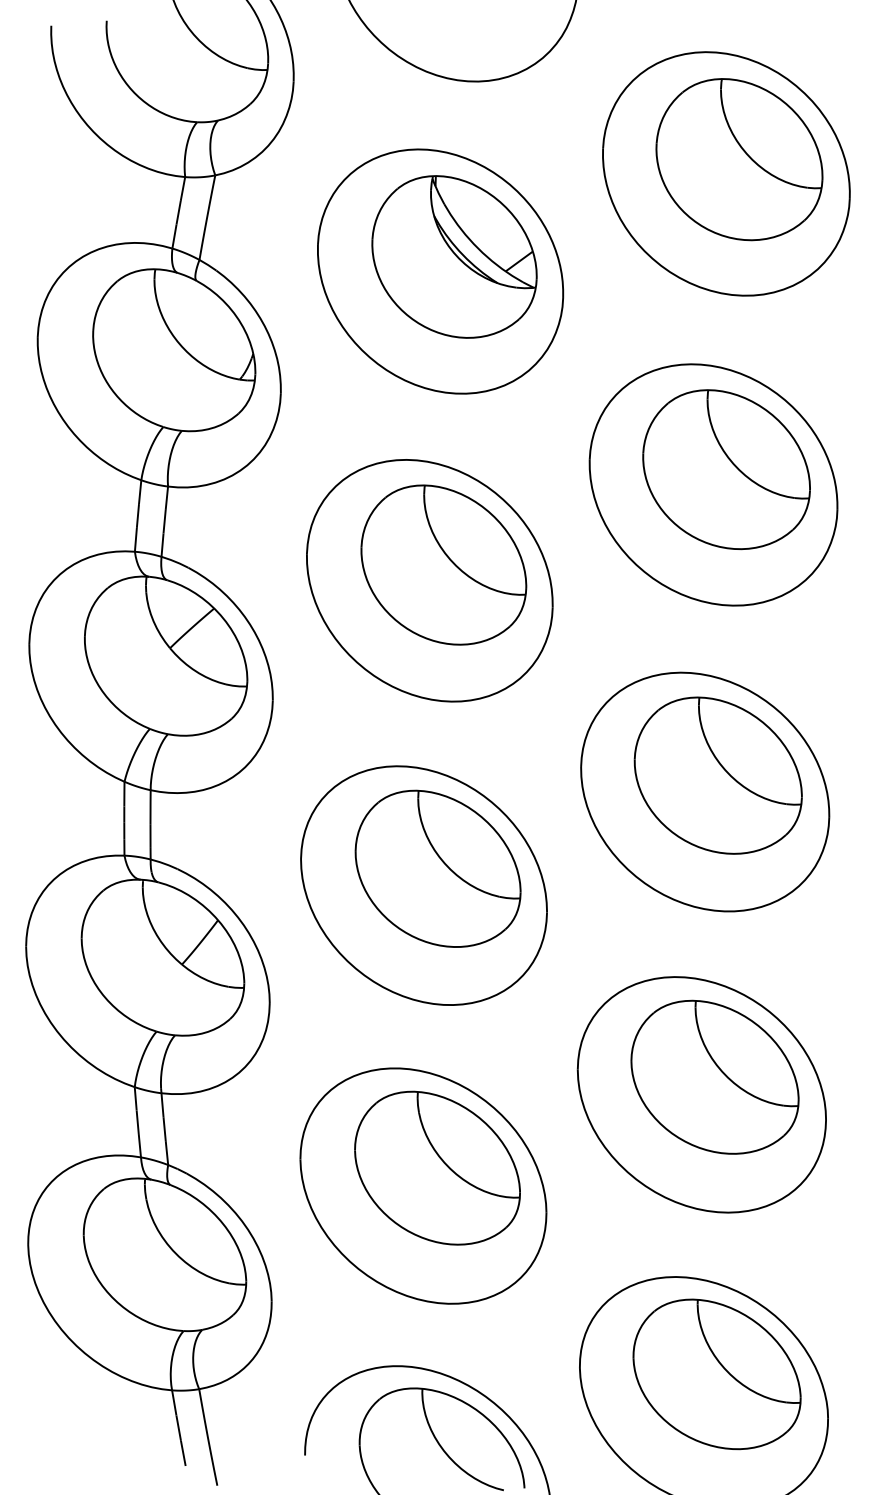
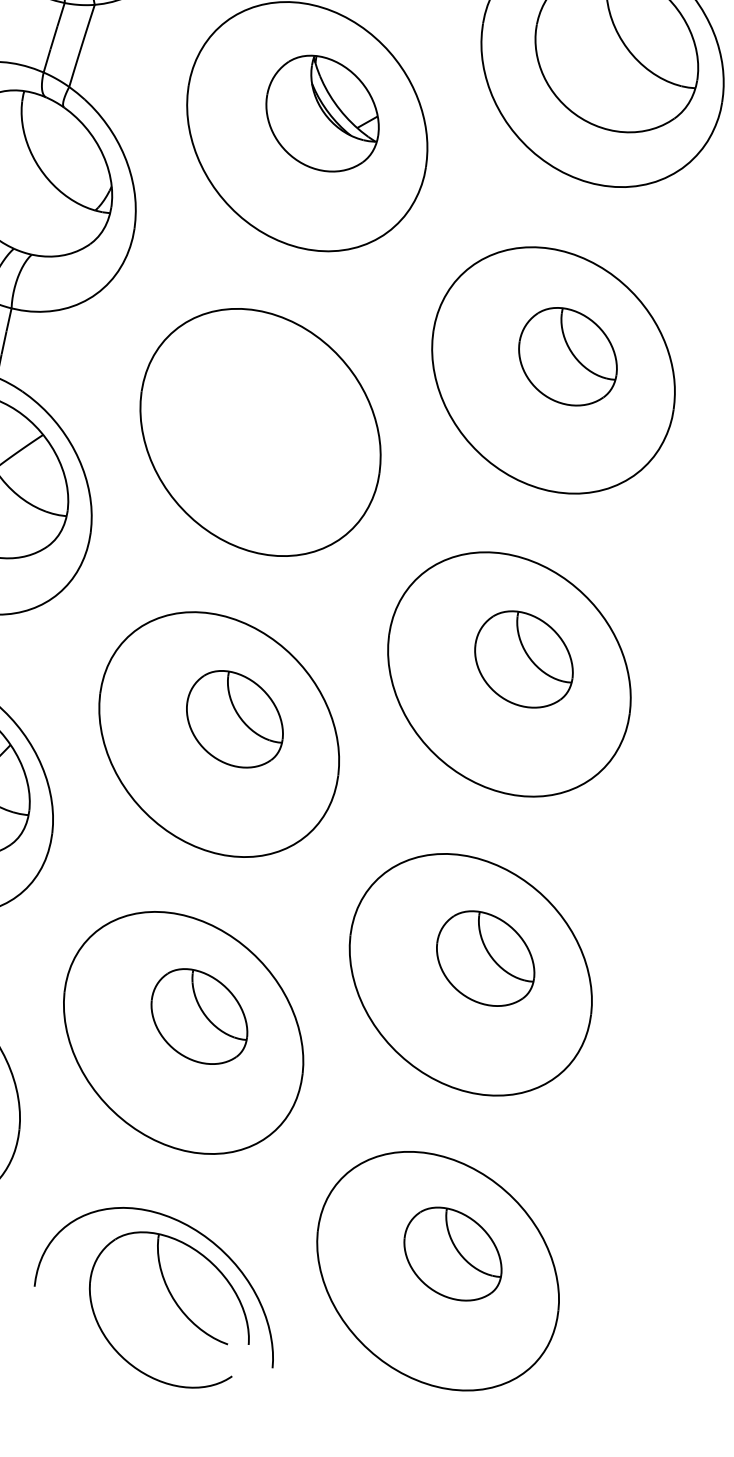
part: (454, 256) -> (322, 113), size x0.7
part: (726, 469) -> (568, 356), size x0.6
part: (443, 564) -> (276, 417), removed
part: (717, 775) -> (523, 659), size x0.6
part: (437, 868) -> (234, 719), size x0.6
part: (714, 1076) -> (485, 958), size x0.6
part: (437, 1167) -> (199, 1016), size x0.6
part: (716, 1374) -> (452, 1254), size x0.6

